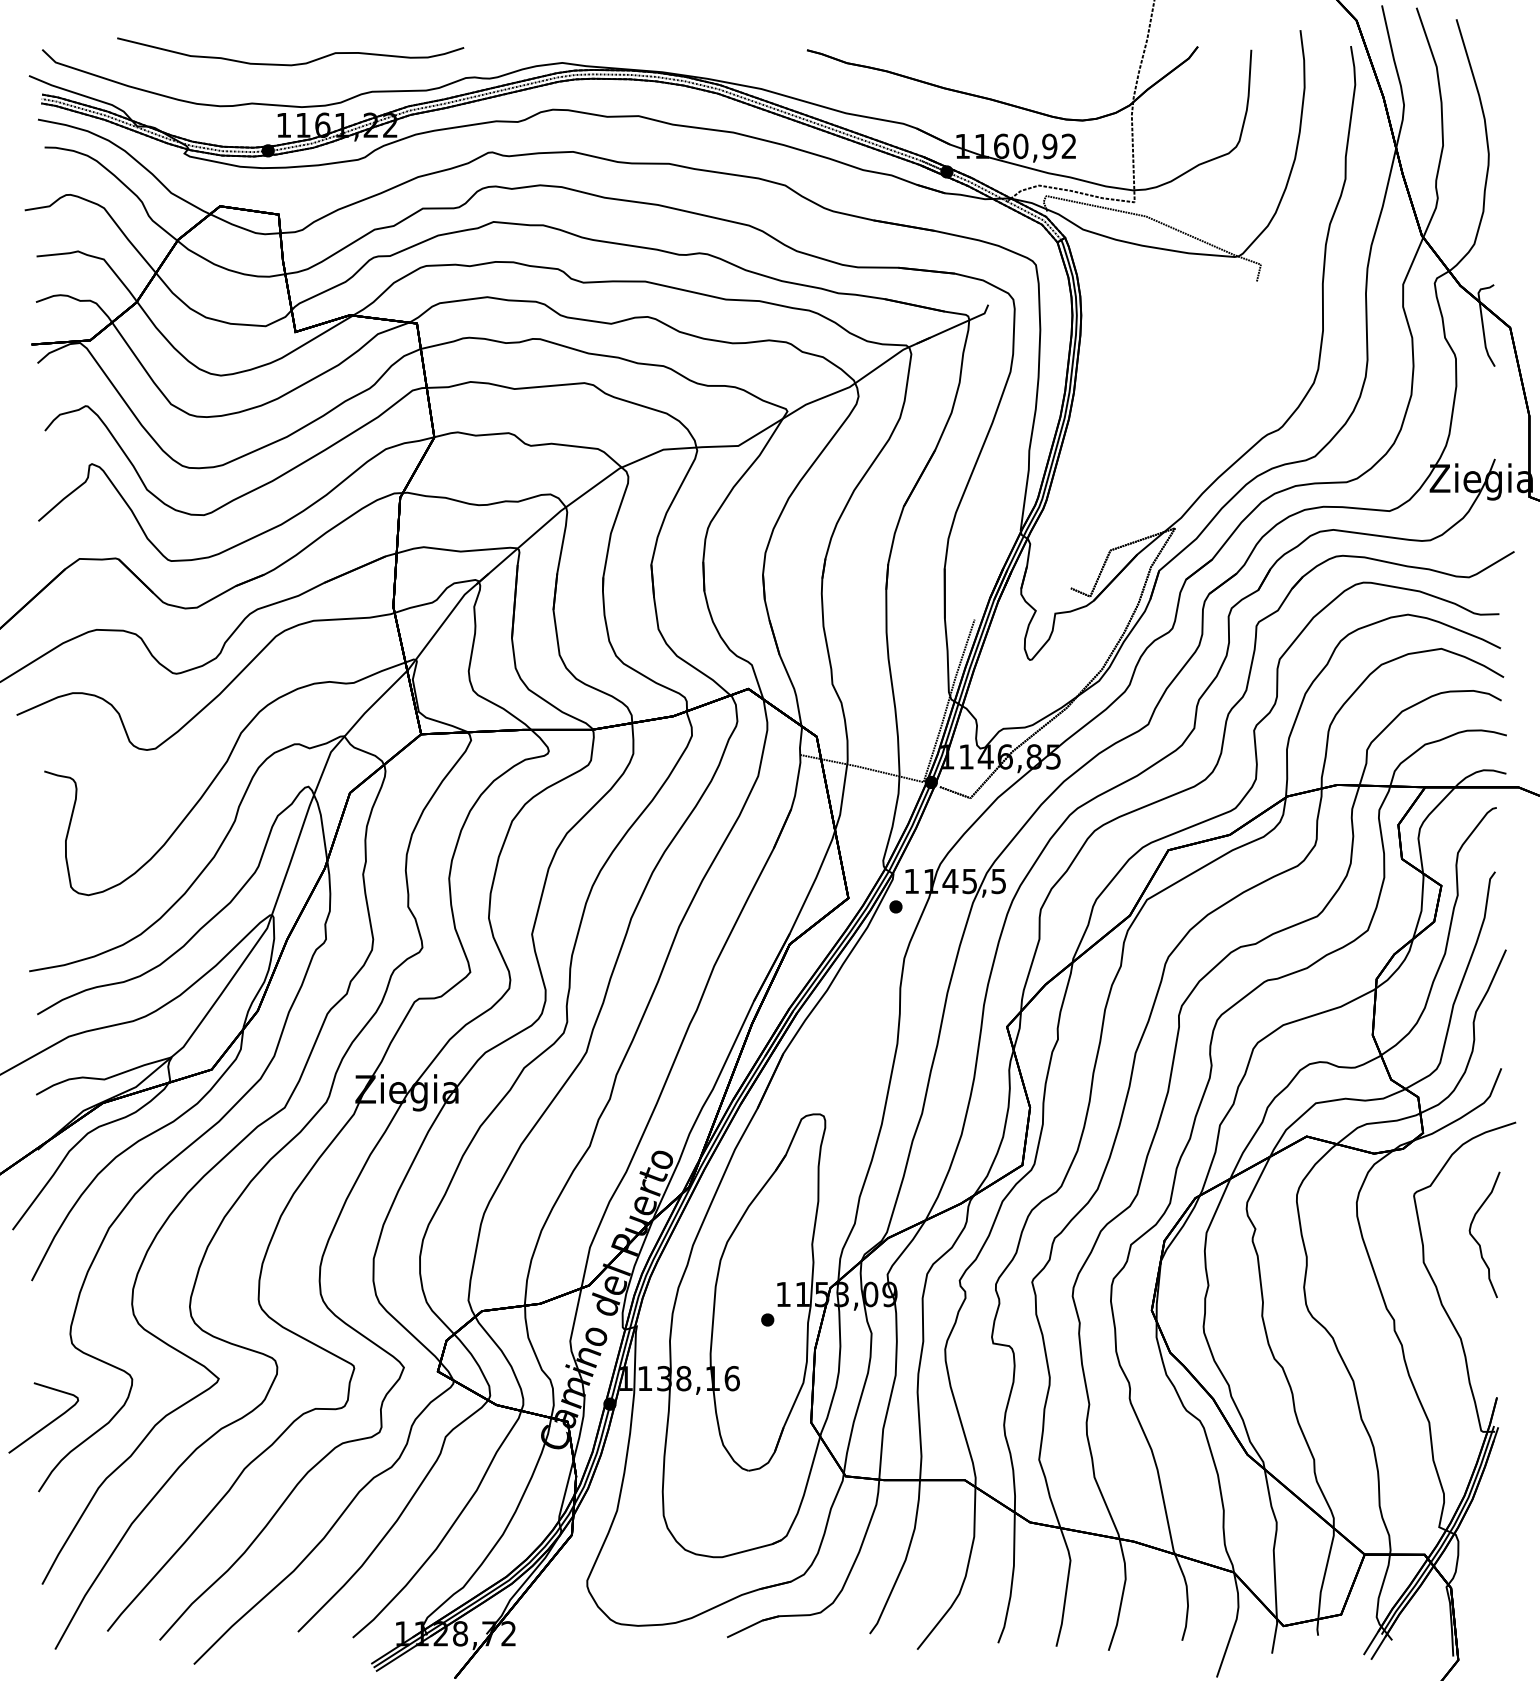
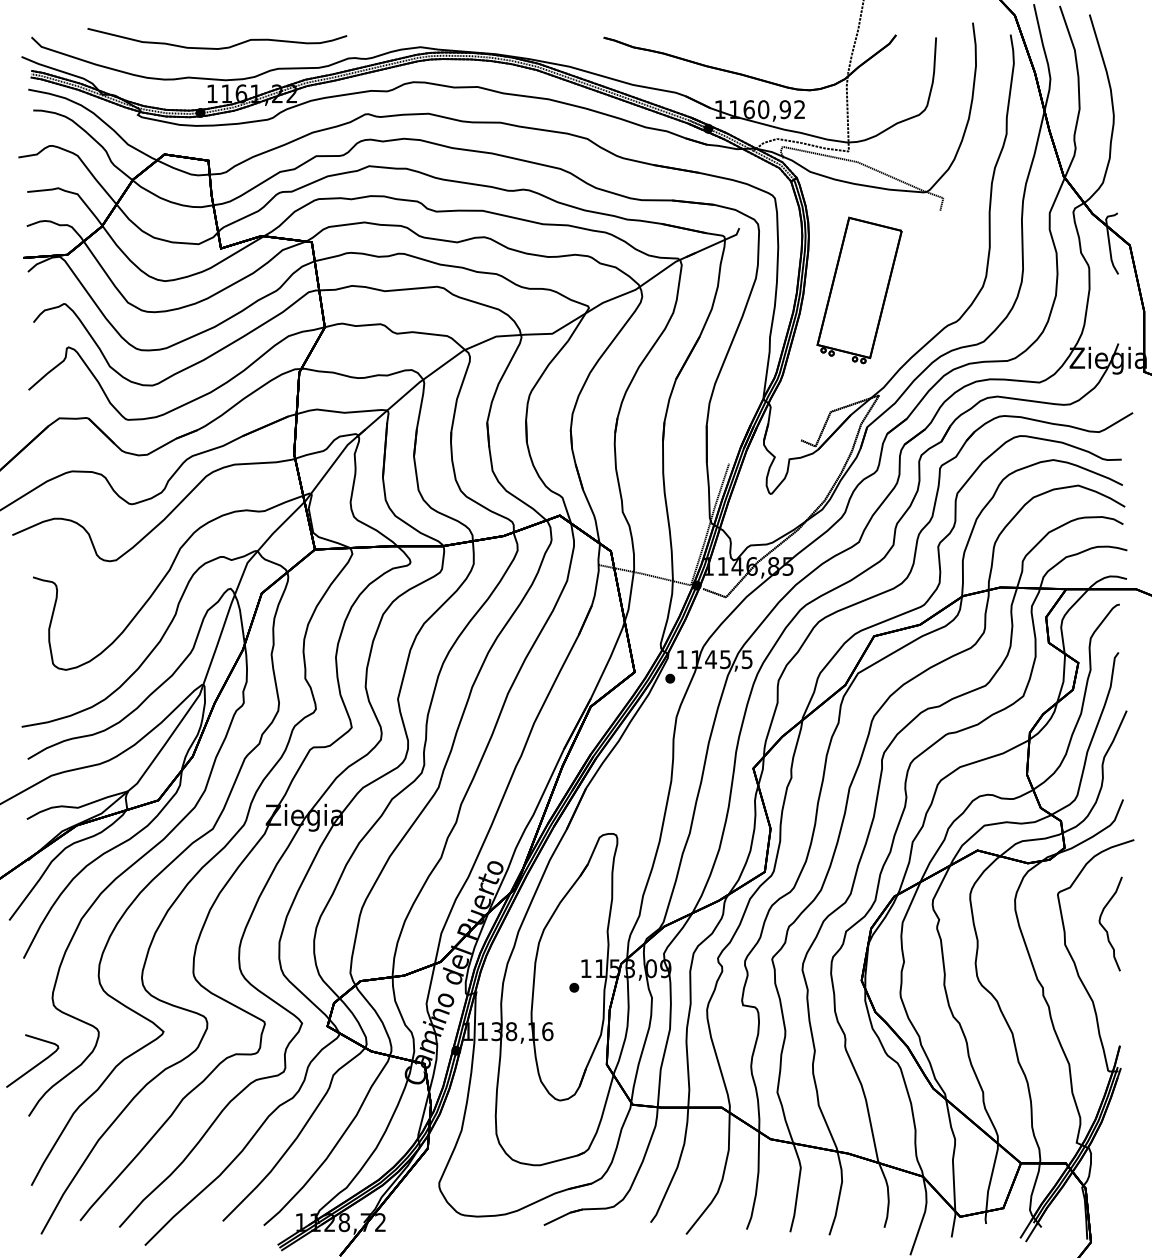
part: (1148, 388) -> (859, 290), added

